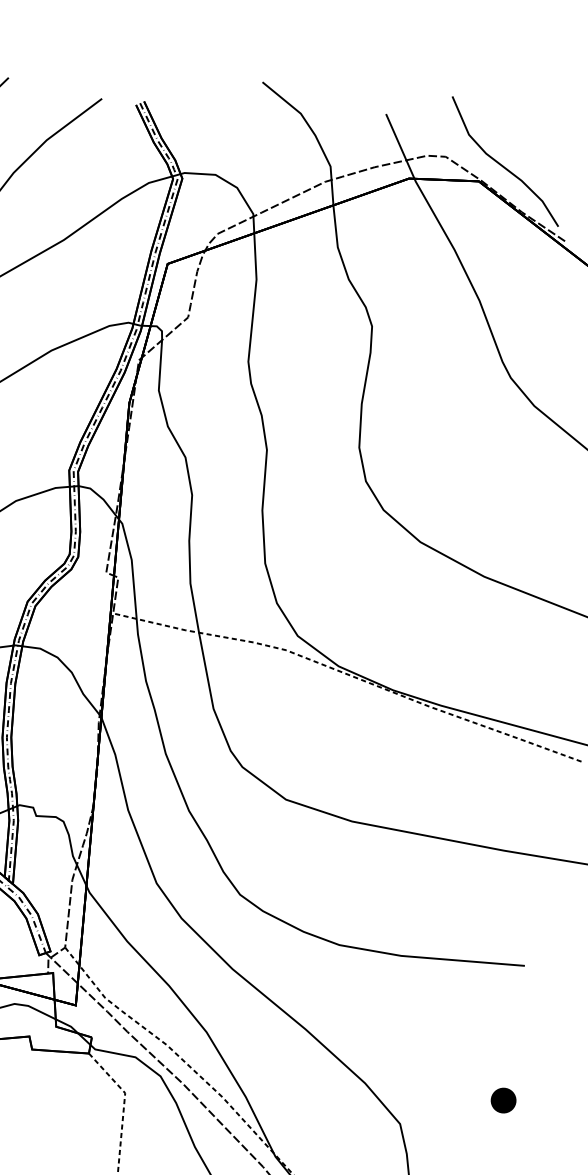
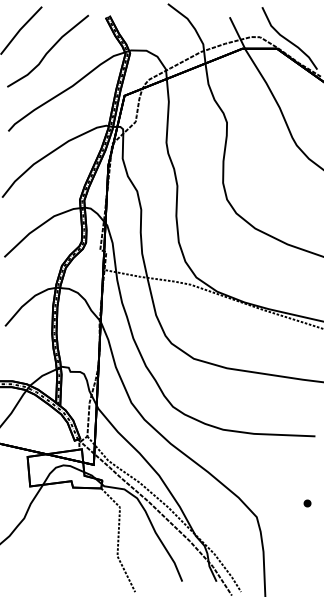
part: (503, 1100) -> (307, 503), size x0.62

